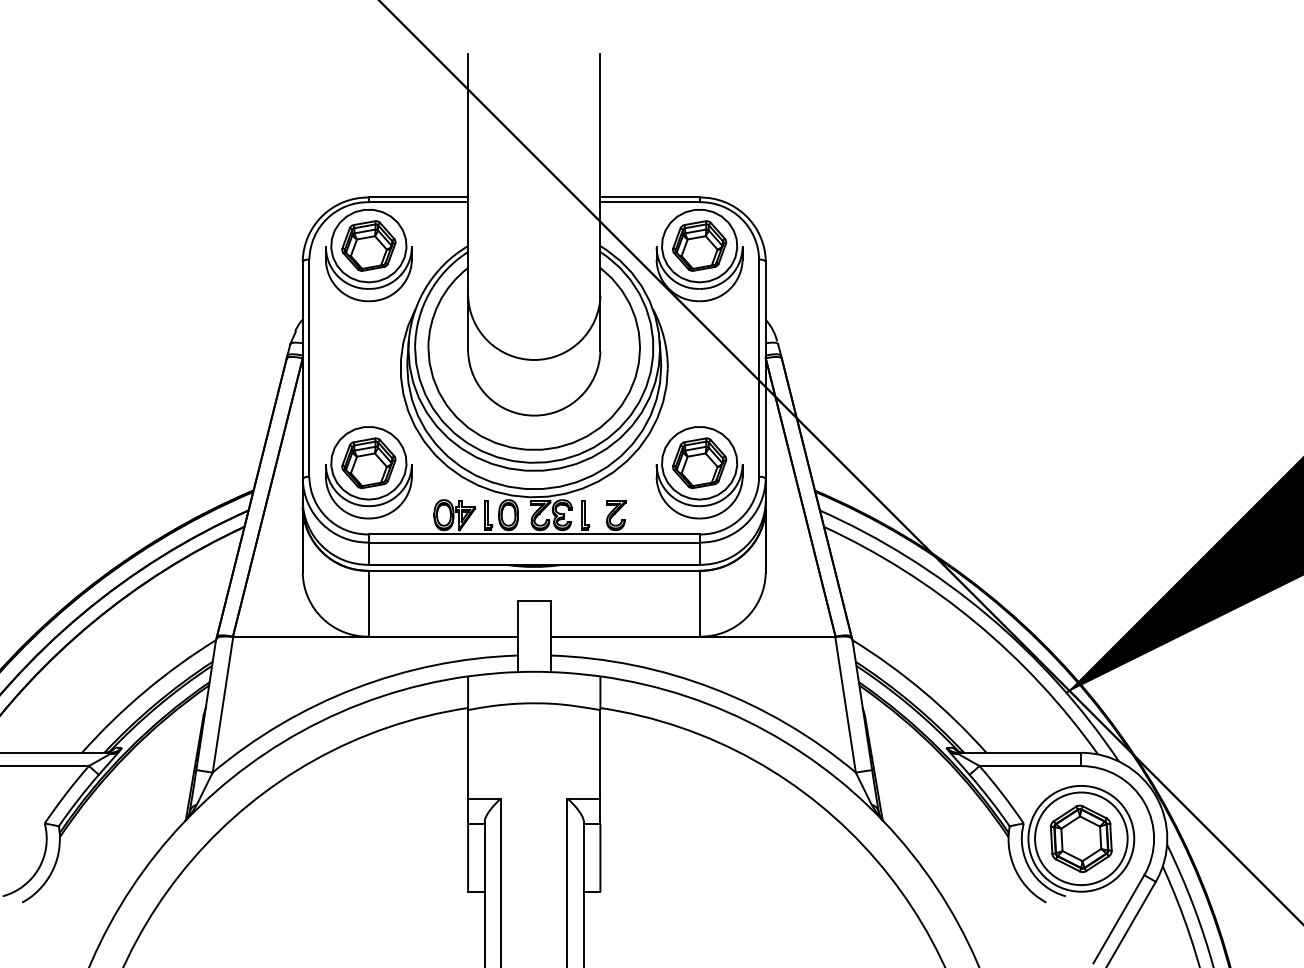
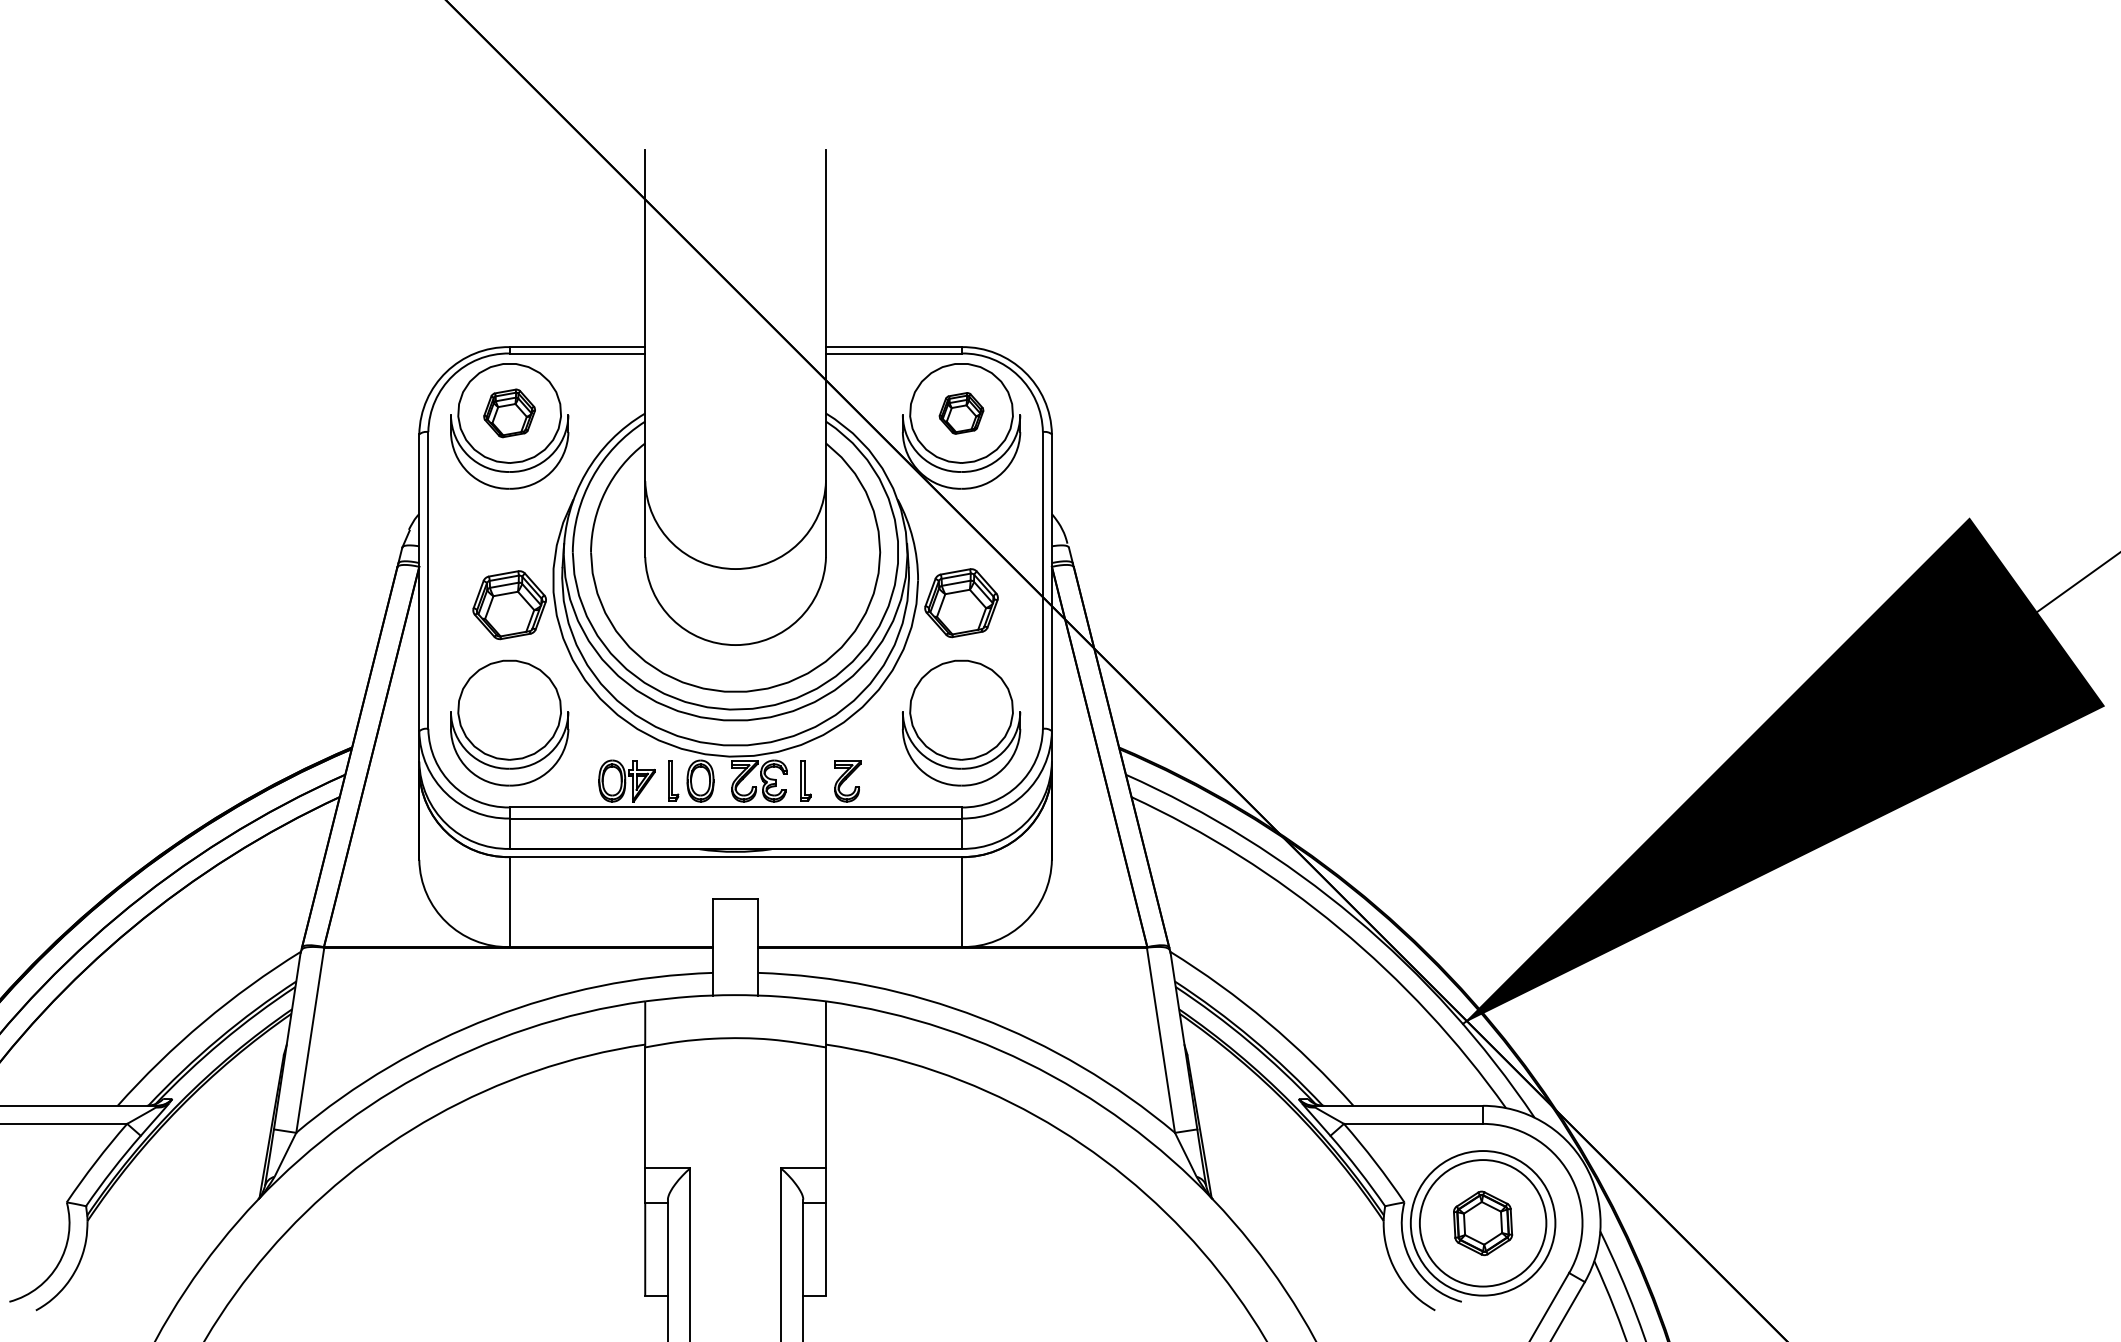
part: (368, 246) -> (509, 413), size x0.7
part: (699, 246) -> (961, 413), size x0.6
part: (368, 463) -> (509, 605), moved
part: (699, 463) -> (961, 603), moved
part: (1080, 838) -> (1482, 1223), size x0.7

